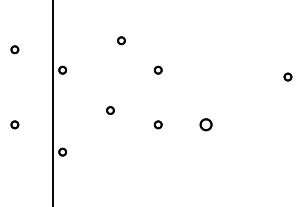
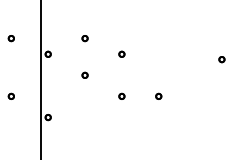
part: (121, 40) -> (85, 38), moved
part: (110, 110) -> (85, 75), moved
part: (205, 124) -> (158, 96), size x0.62

